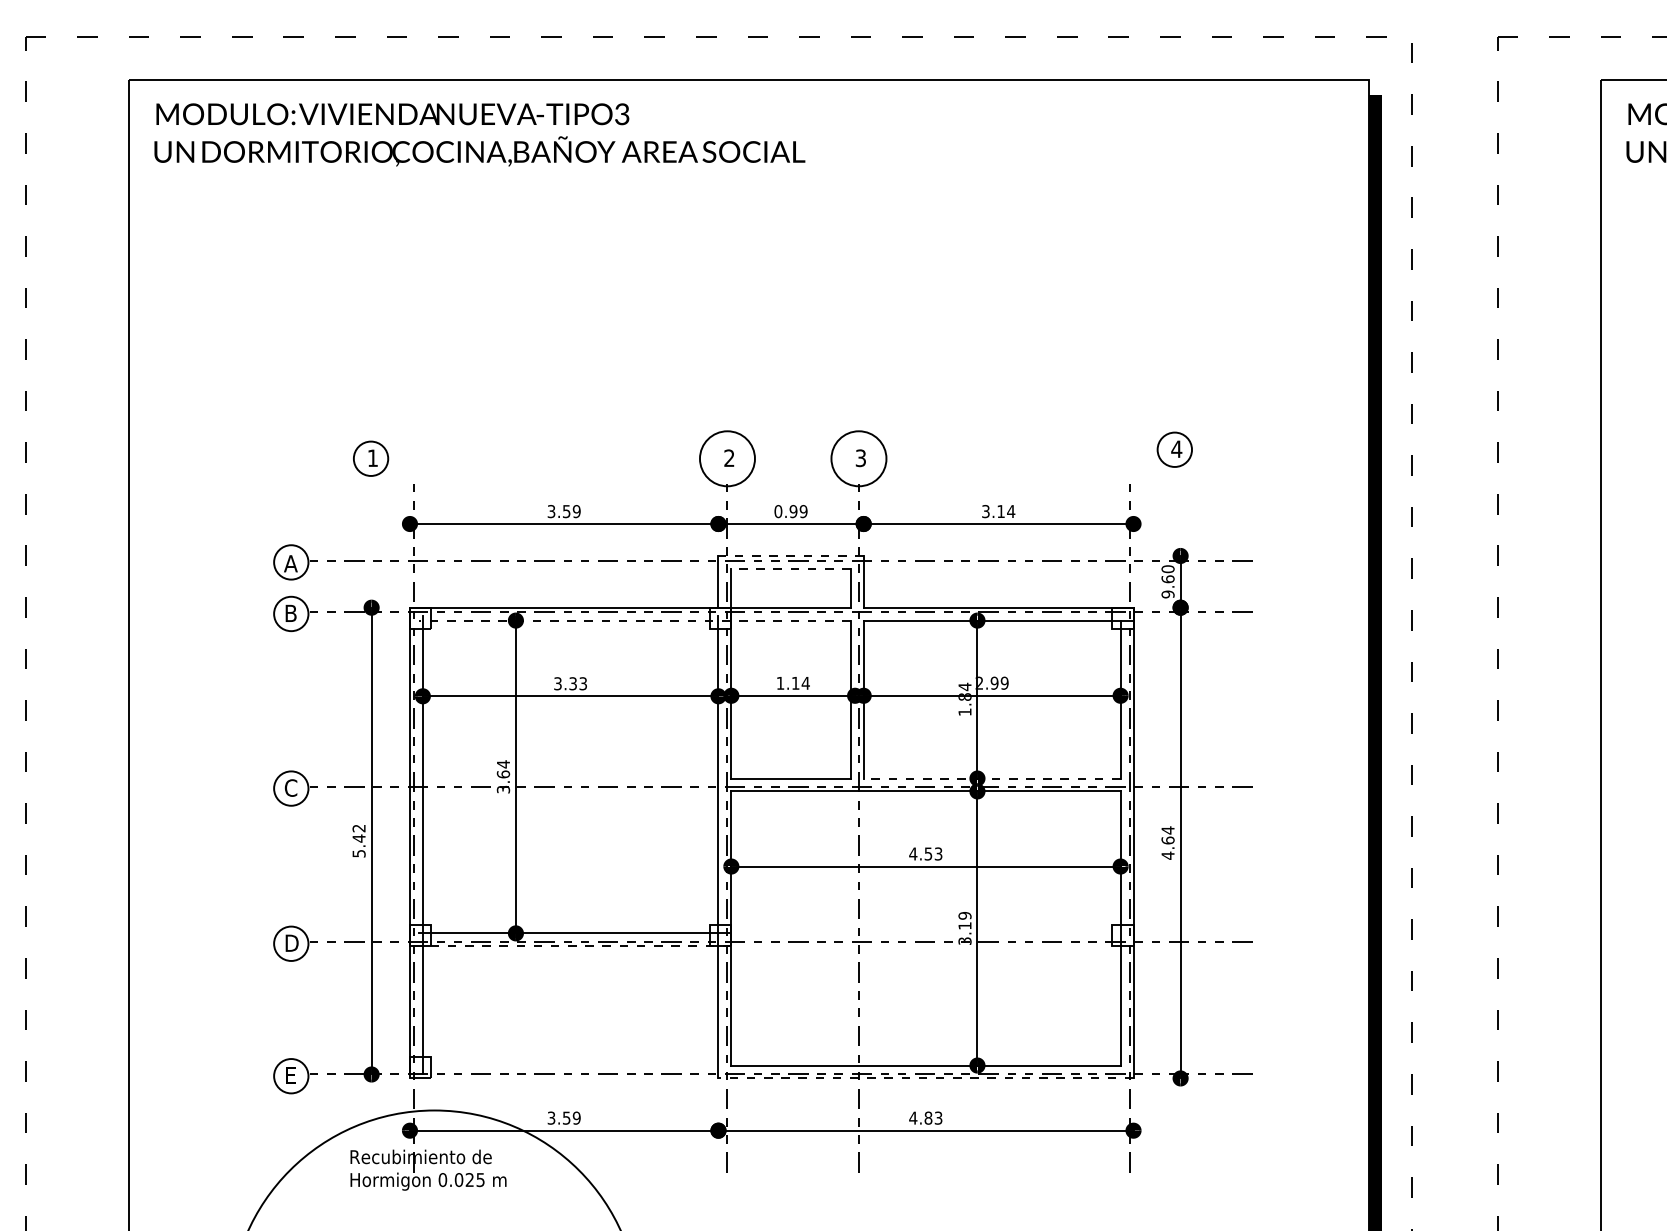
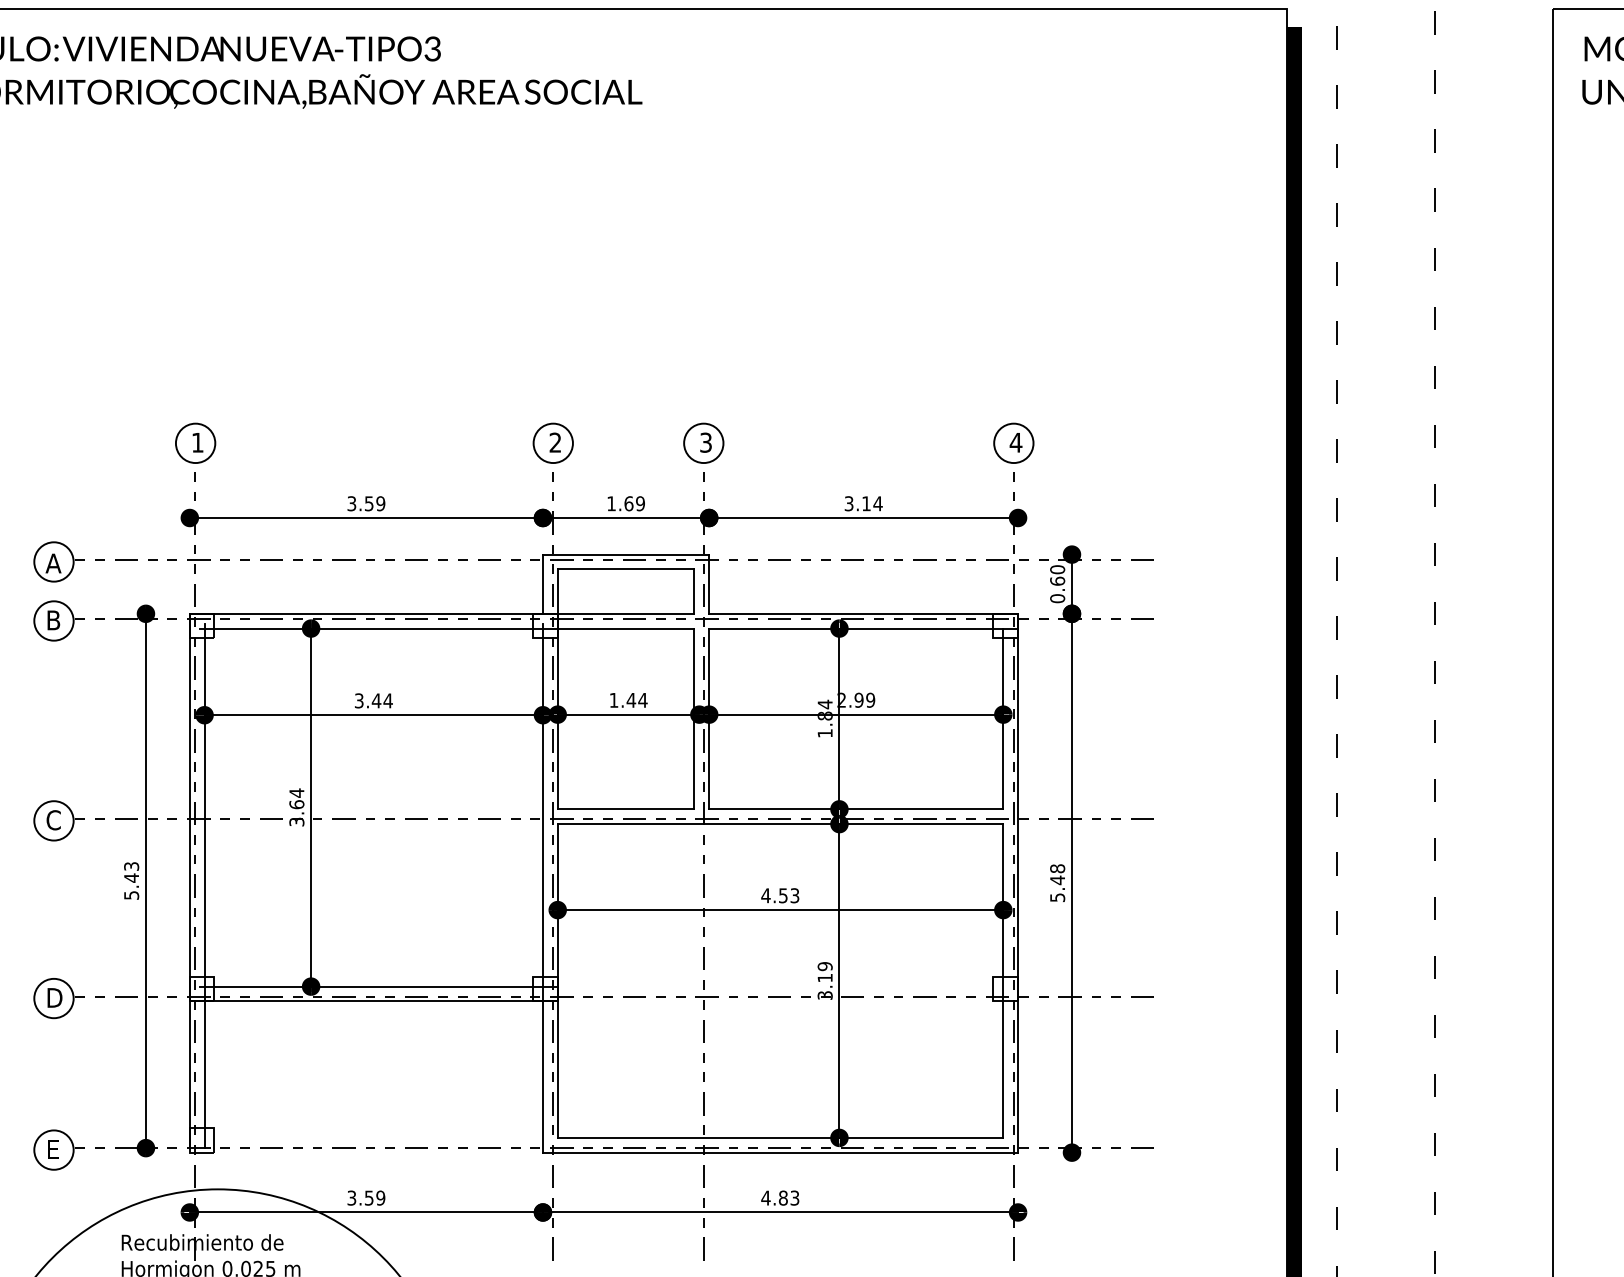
part: (1174, 449) -> (1013, 443), moved
part: (371, 458) -> (196, 443), moved
circle: (727, 458) -> (553, 443), size x0.62
circle: (858, 458) -> (703, 443), size x0.62
text: (785, 511) -> (619, 503), 0.99 -> 1.69
line: (791, 555) -> (626, 554), dashed -> solid
line: (791, 568) -> (626, 568), dashed -> solid
text: (1168, 594) -> (1058, 598), 9.60 -> 0.60
line: (634, 620) -> (446, 628), dashed -> solid
text: (578, 683) -> (382, 700), 3.33 -> 3.44
text: (795, 683) -> (631, 700), 1.14 -> 1.44
line: (991, 778) -> (855, 809), dashed -> solid
text: (359, 828) -> (132, 866), 5.42 -> 5.43
text: (1167, 842) -> (1056, 882), 4.64 -> 5.48
line: (570, 946) -> (373, 1001), dashed -> solid
line: (925, 1078) -> (779, 1152), dashed -> solid

